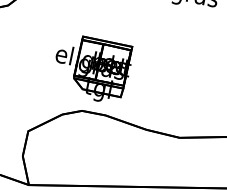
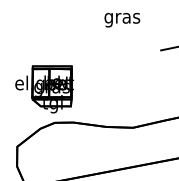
part: (91, 68) -> (44, 89), moved

